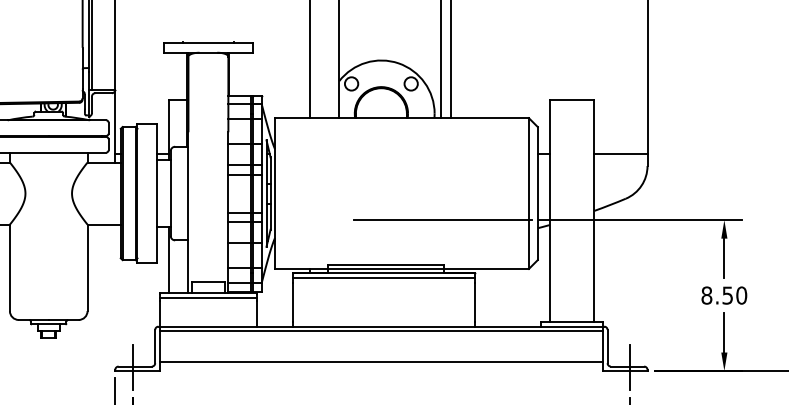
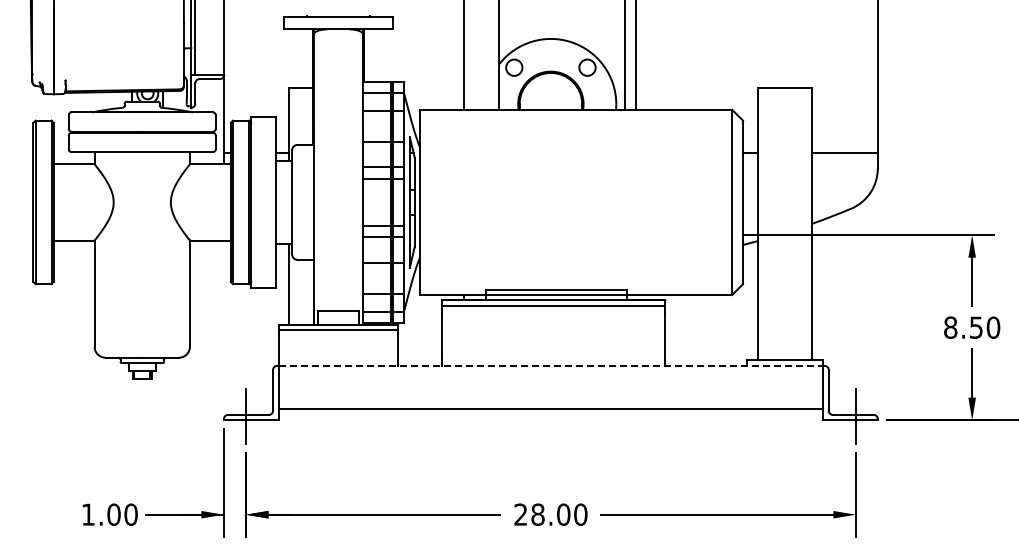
line: (442, 220) -> (626, 235), removed
line: (381, 326) -> (551, 365), solid -> dashed
line: (381, 331) -> (550, 371), removed

